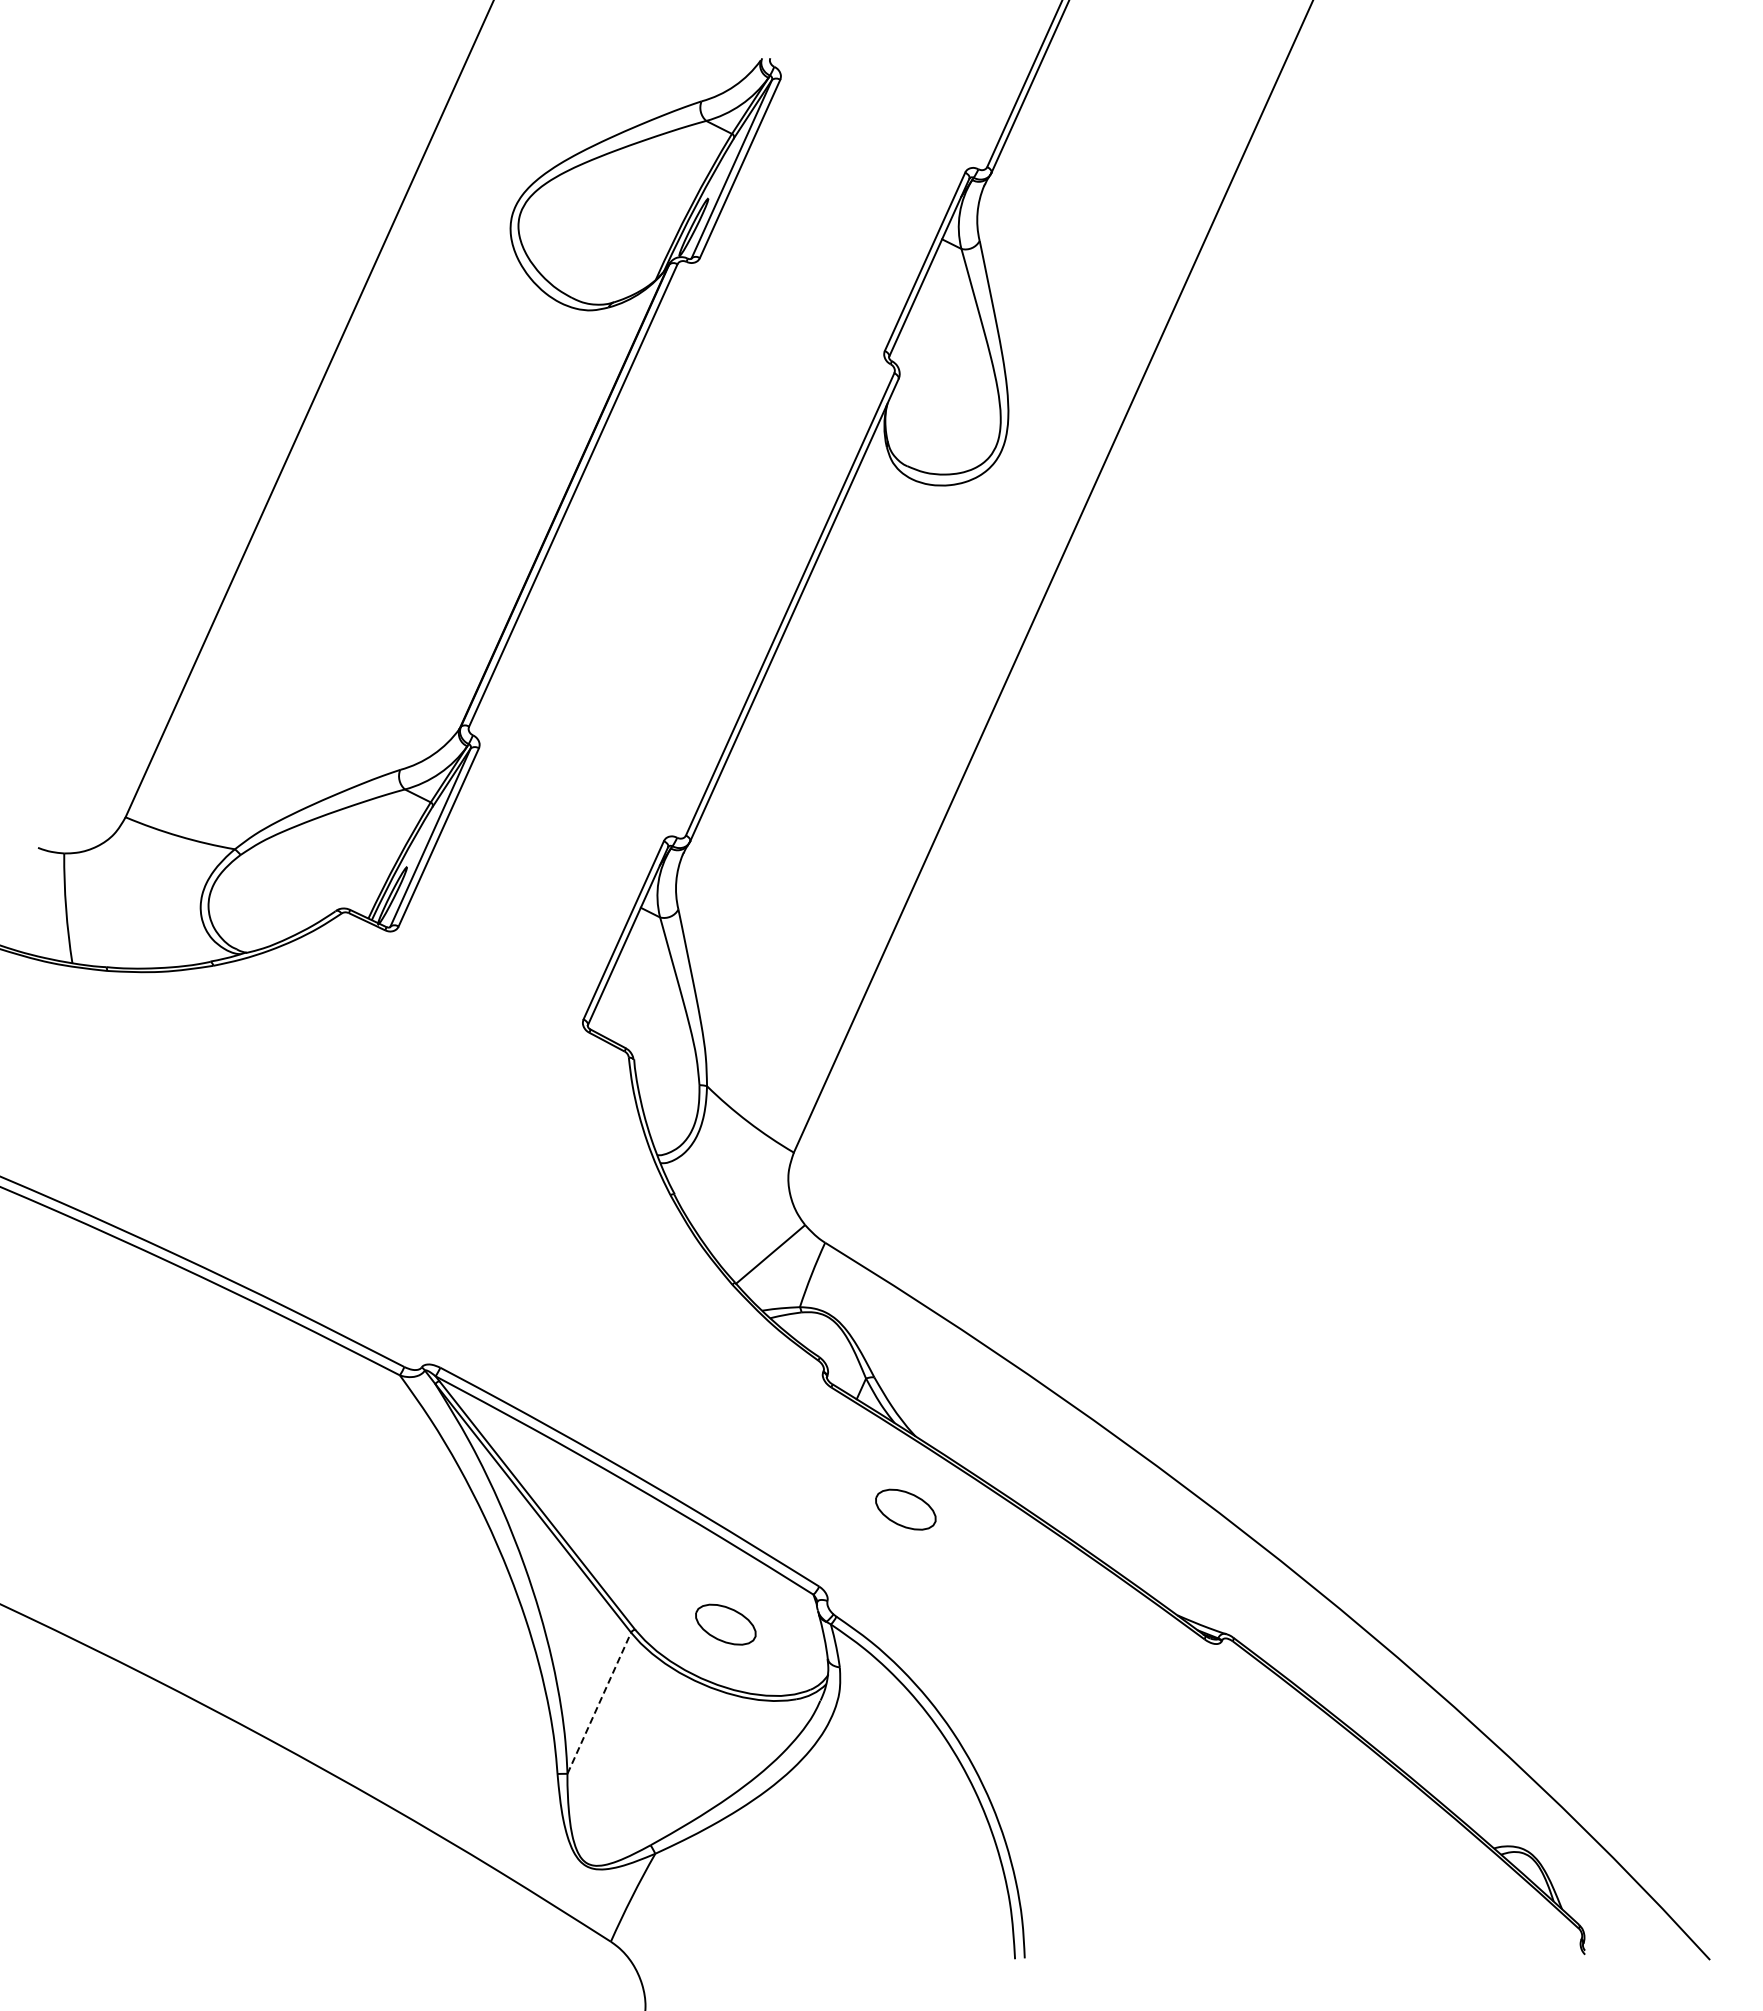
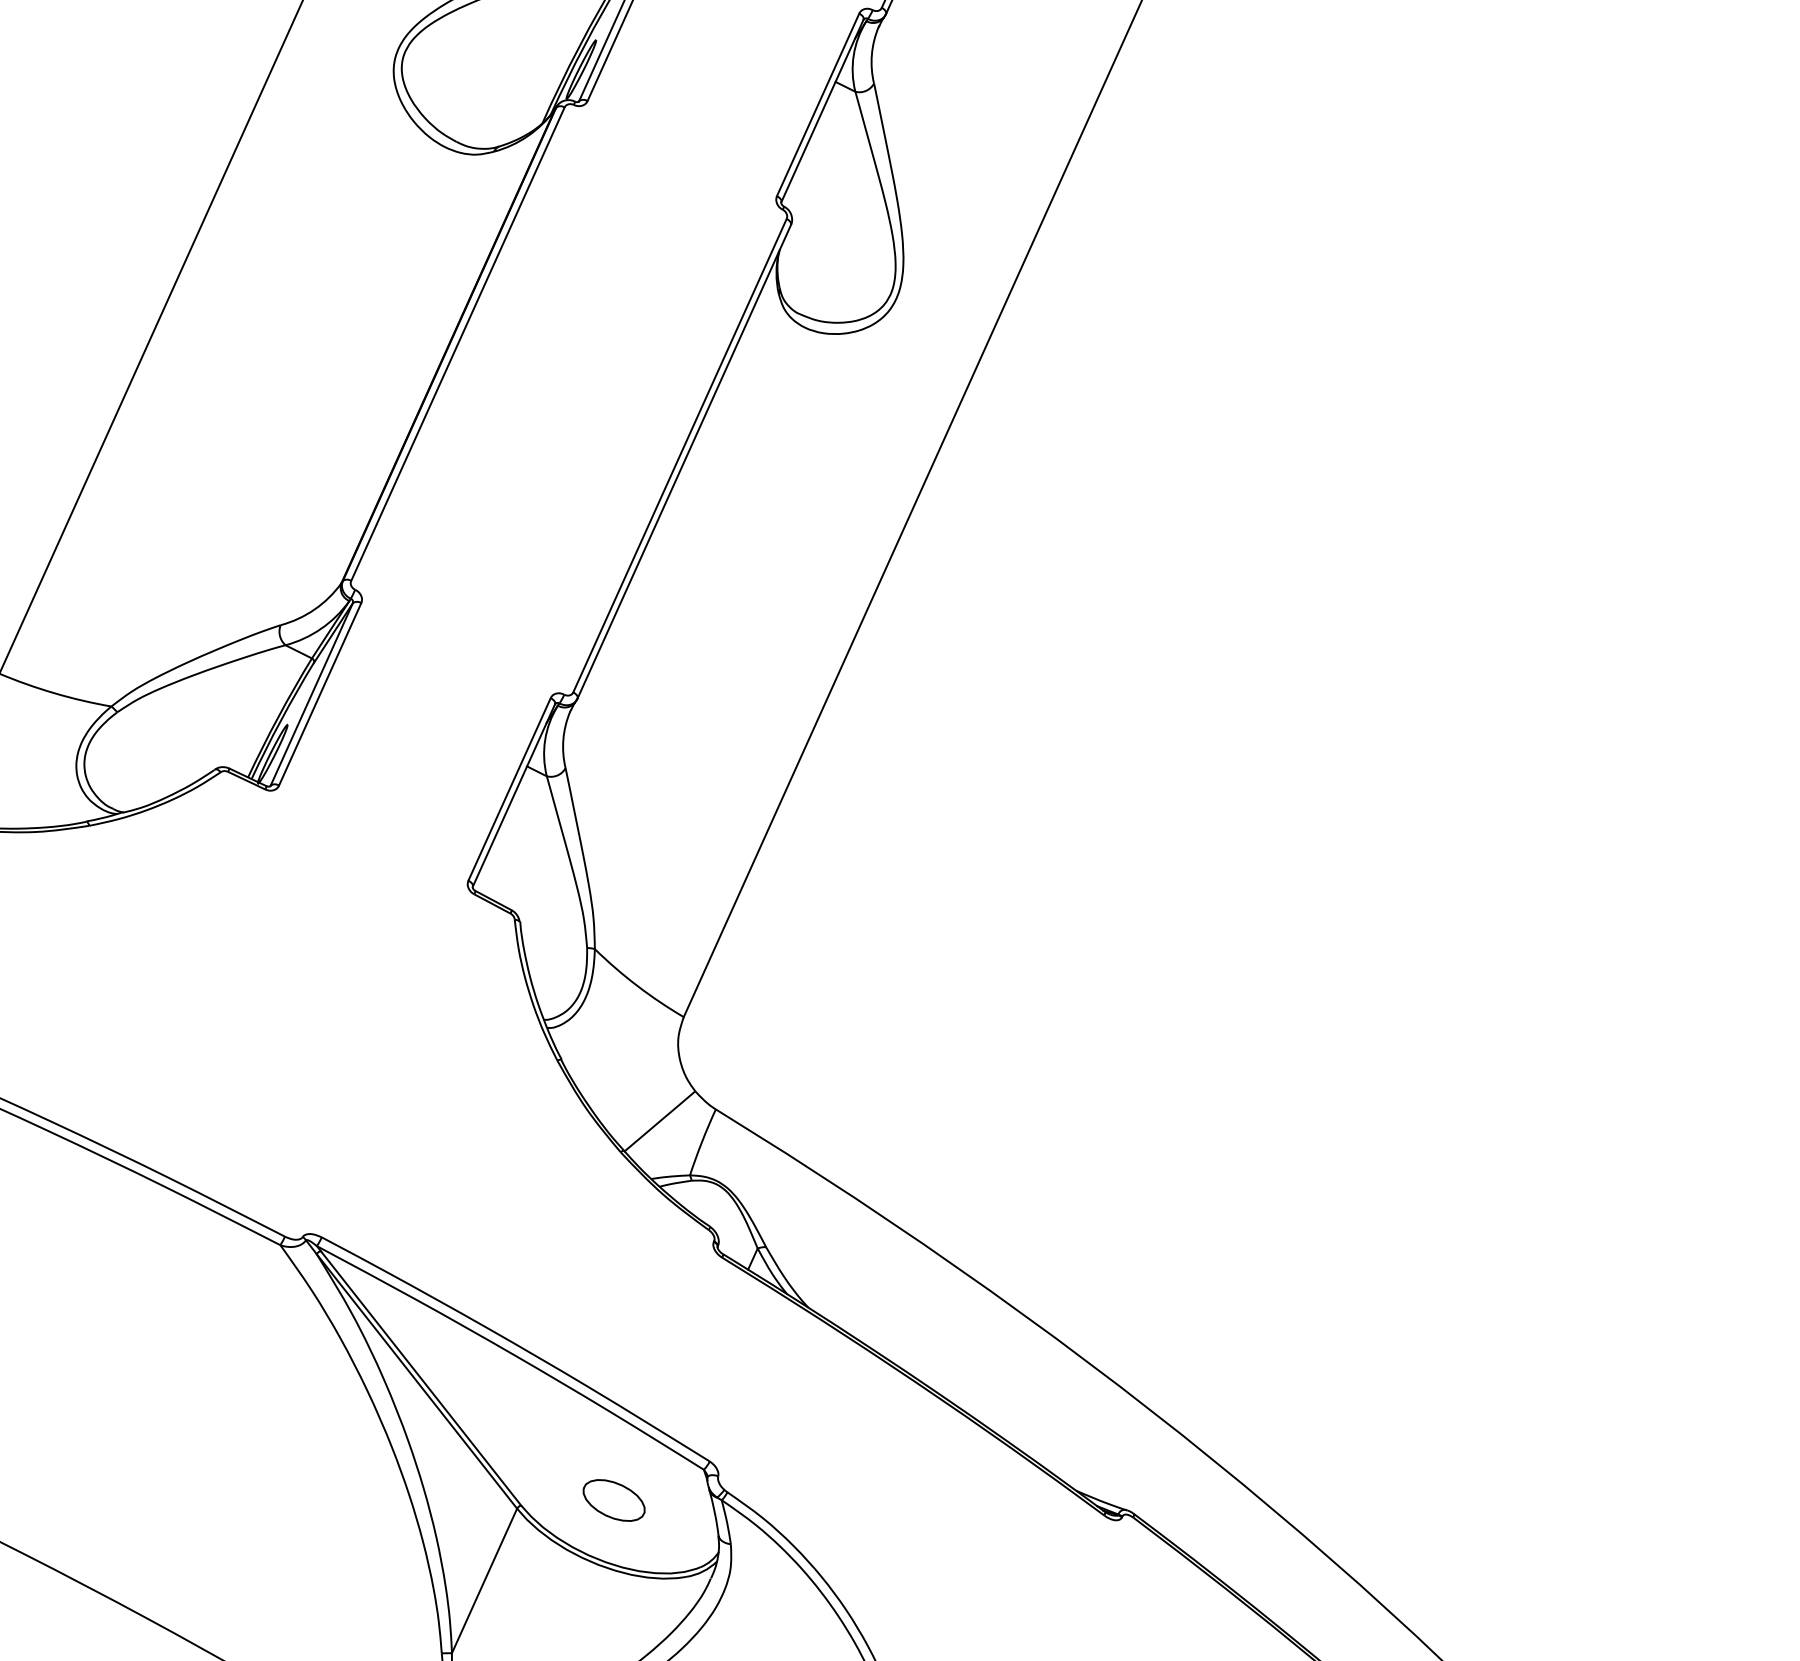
part: (905, 1509) -> (798, 1382), removed
line: (599, 1702) -> (484, 1580), dashed -> solid

